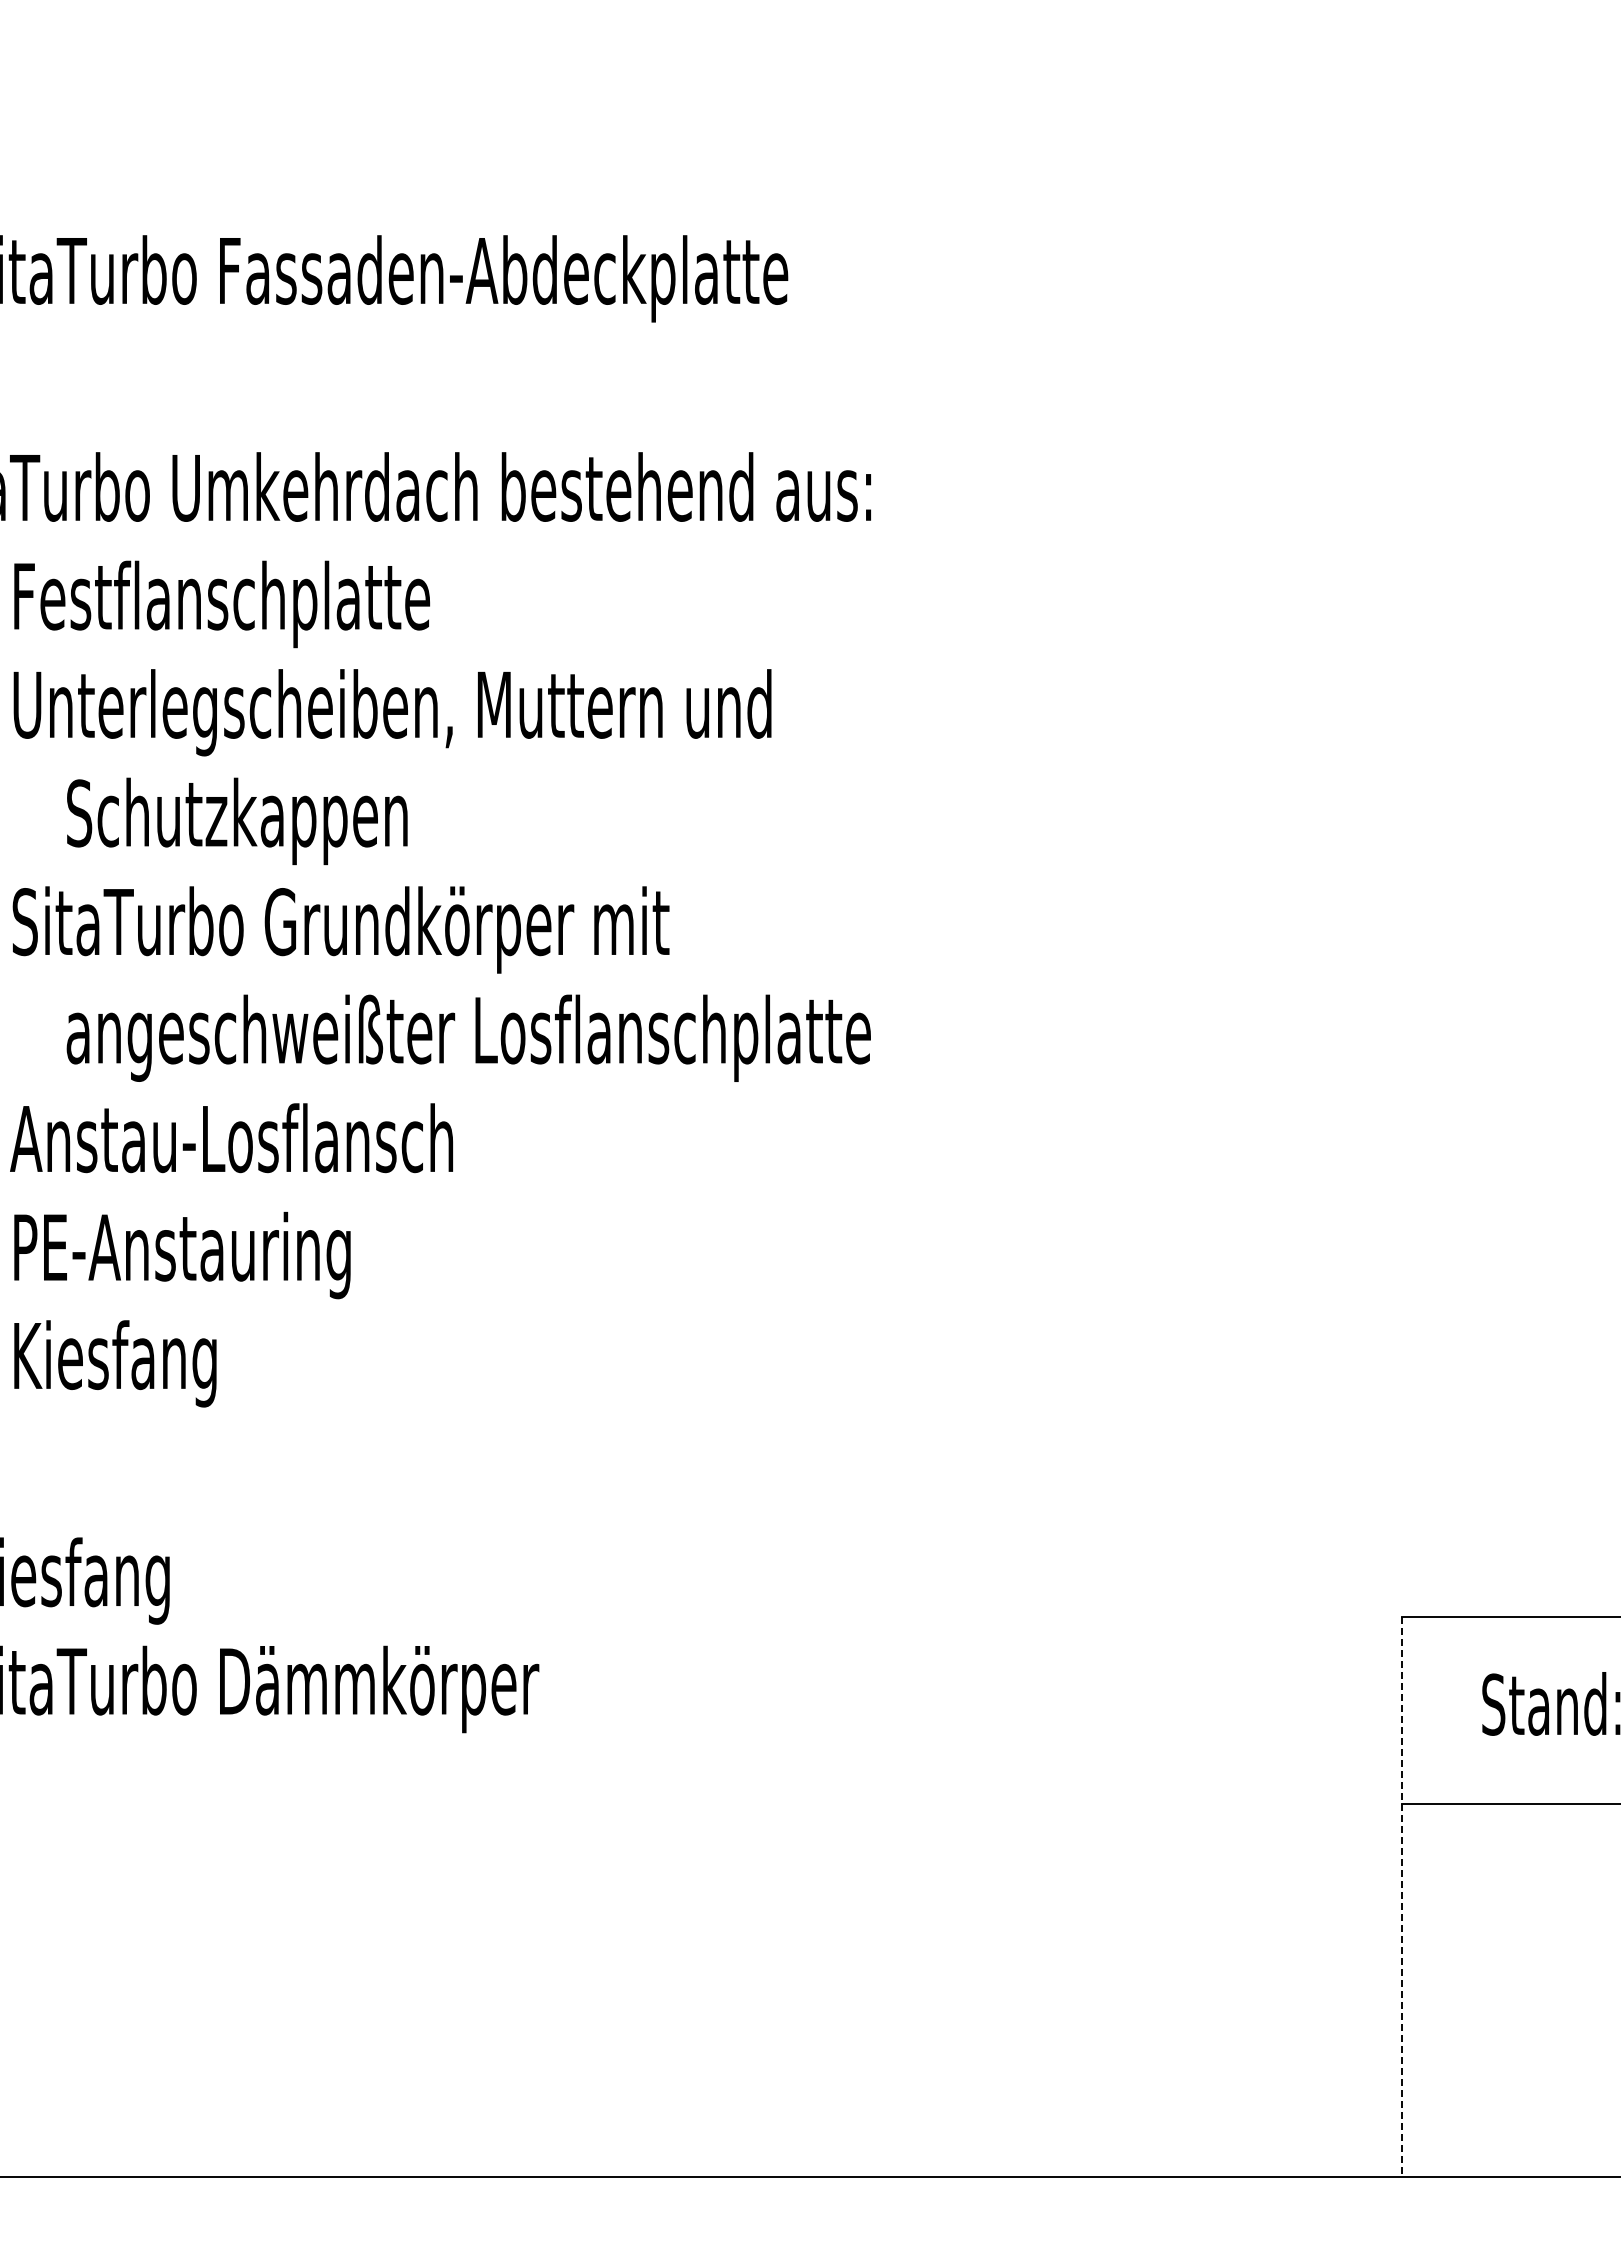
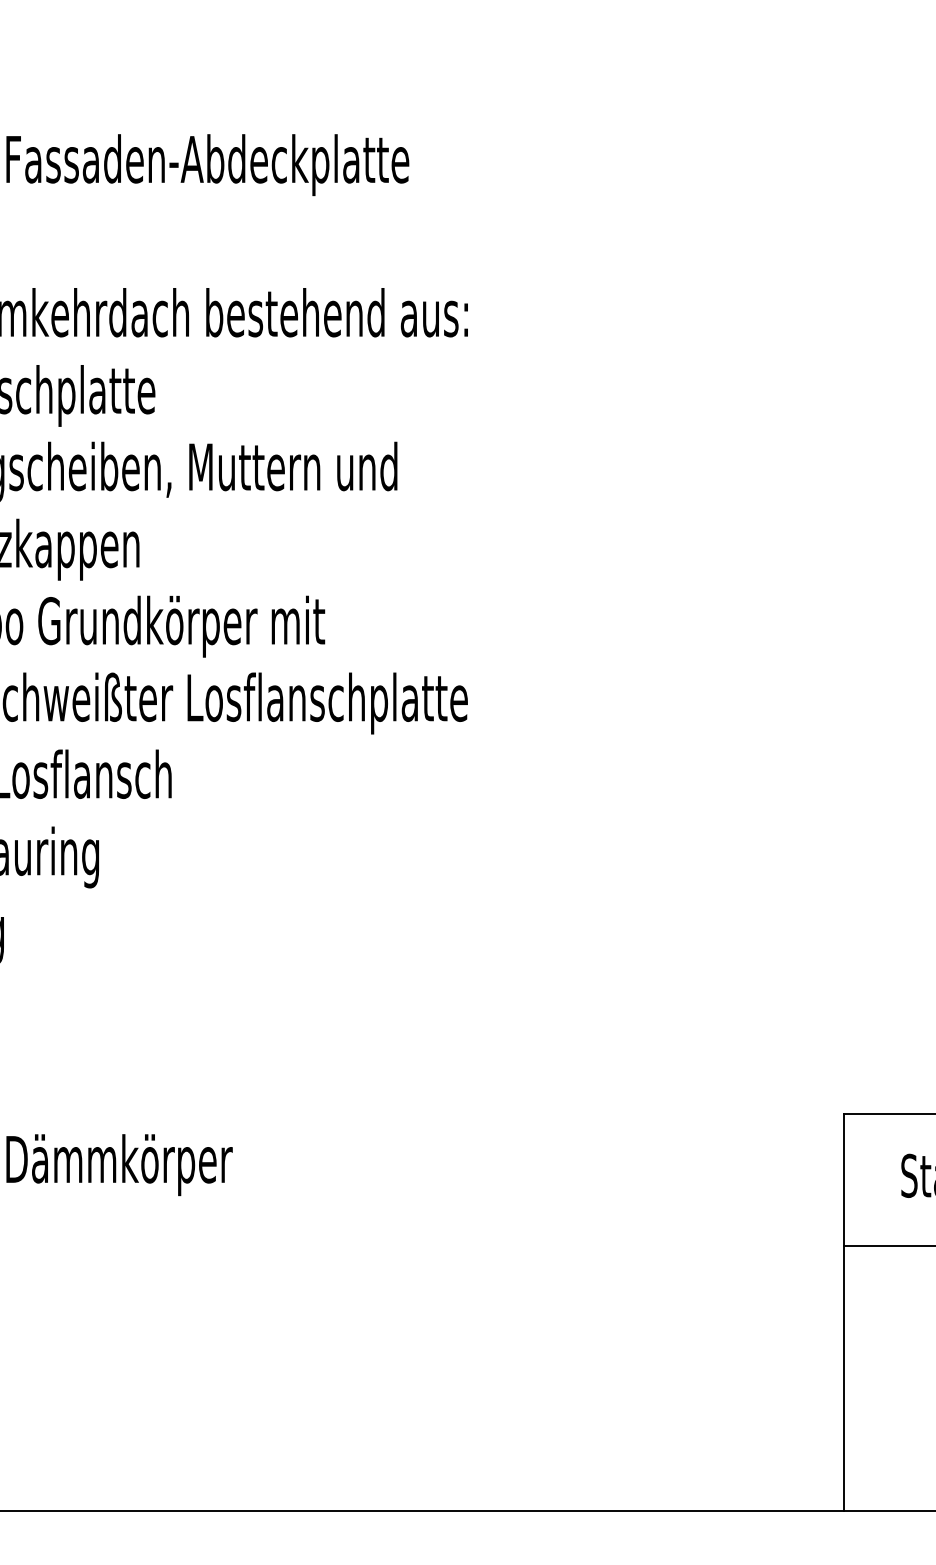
line: (1401, 1897) -> (844, 1312), dashed -> solid

